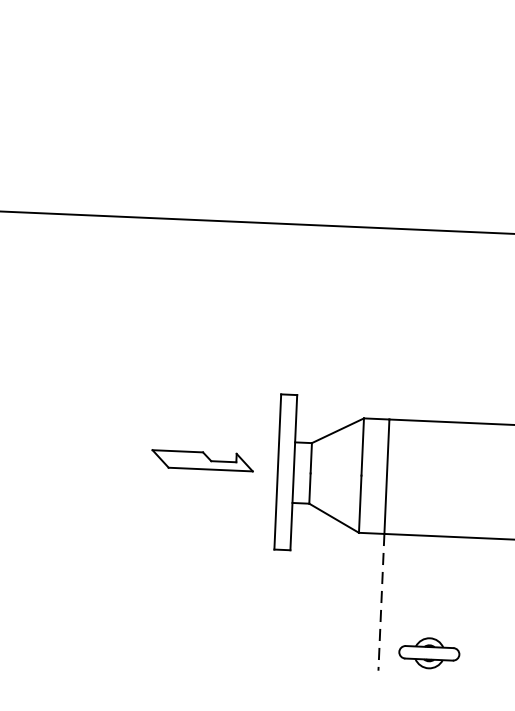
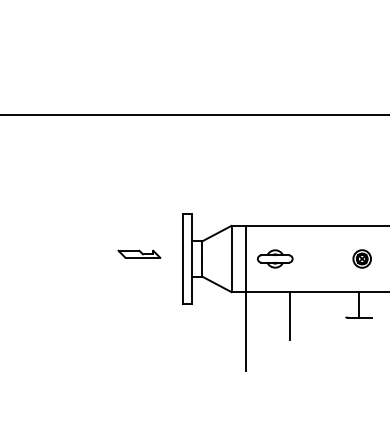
part: (202, 459) -> (139, 253), size x0.71
line: (457, 579) -> (289, 316), added
line: (381, 601) -> (246, 331), dashed -> solid
part: (429, 652) -> (275, 258), moved

